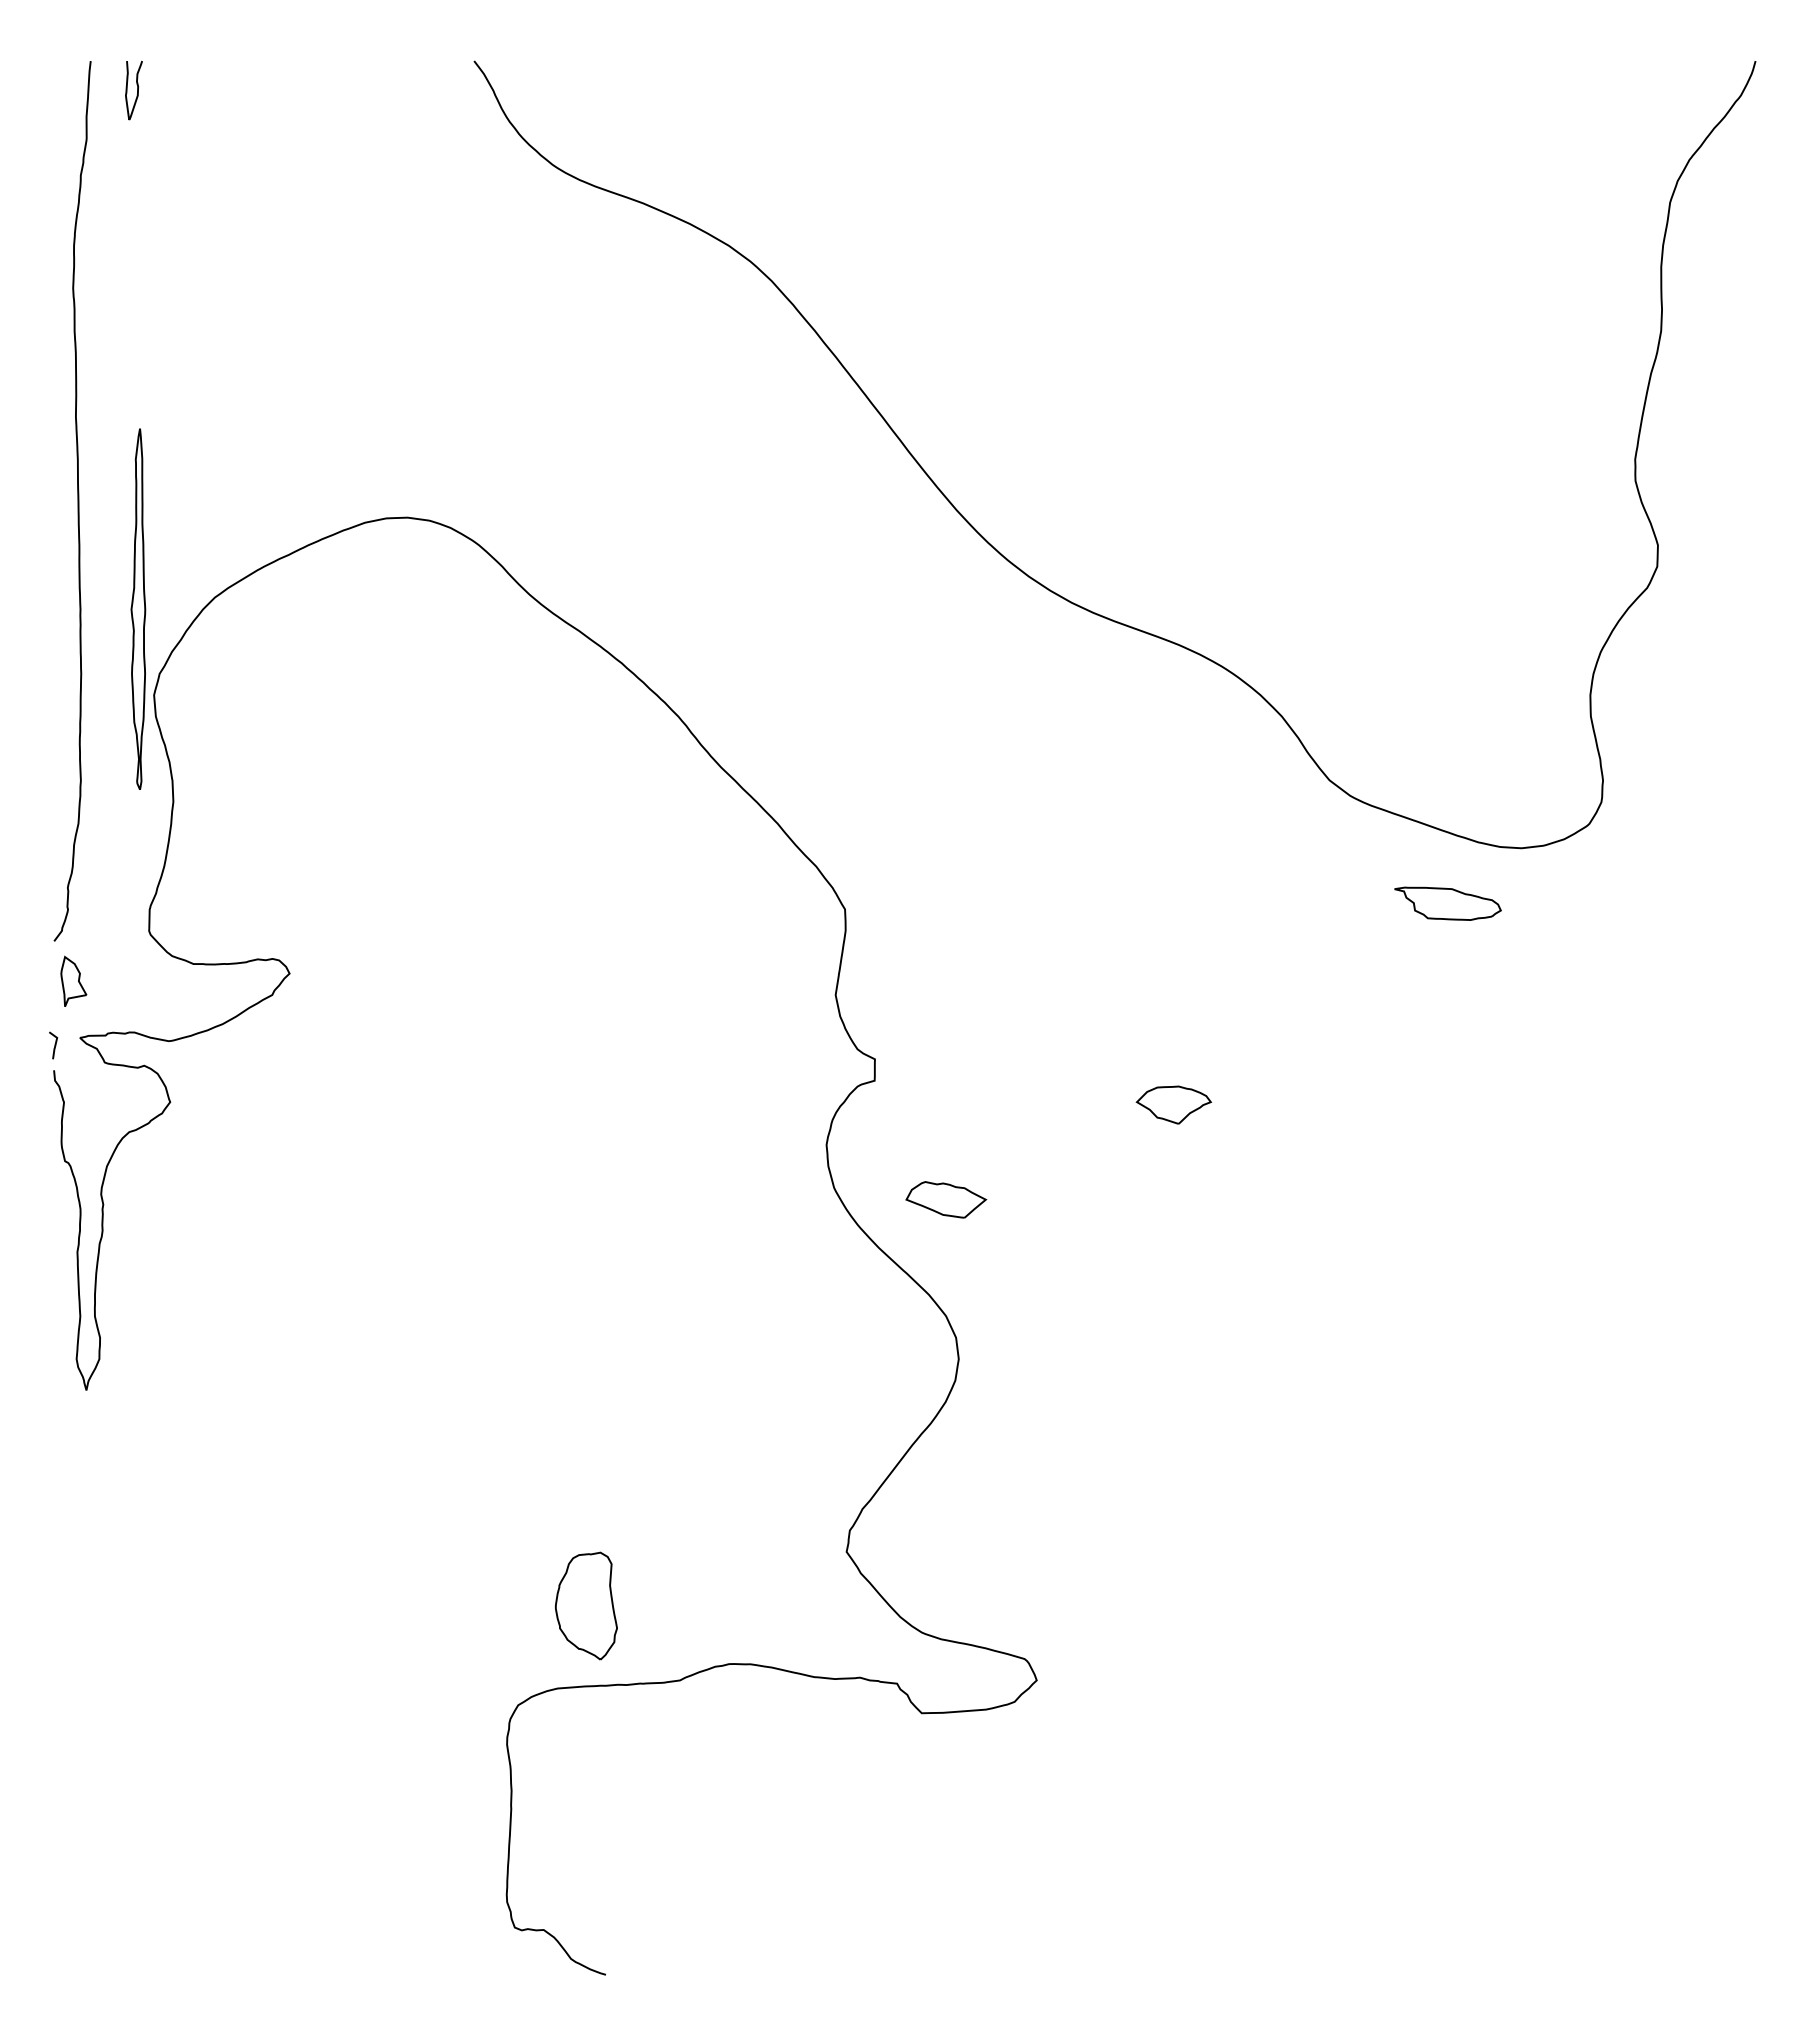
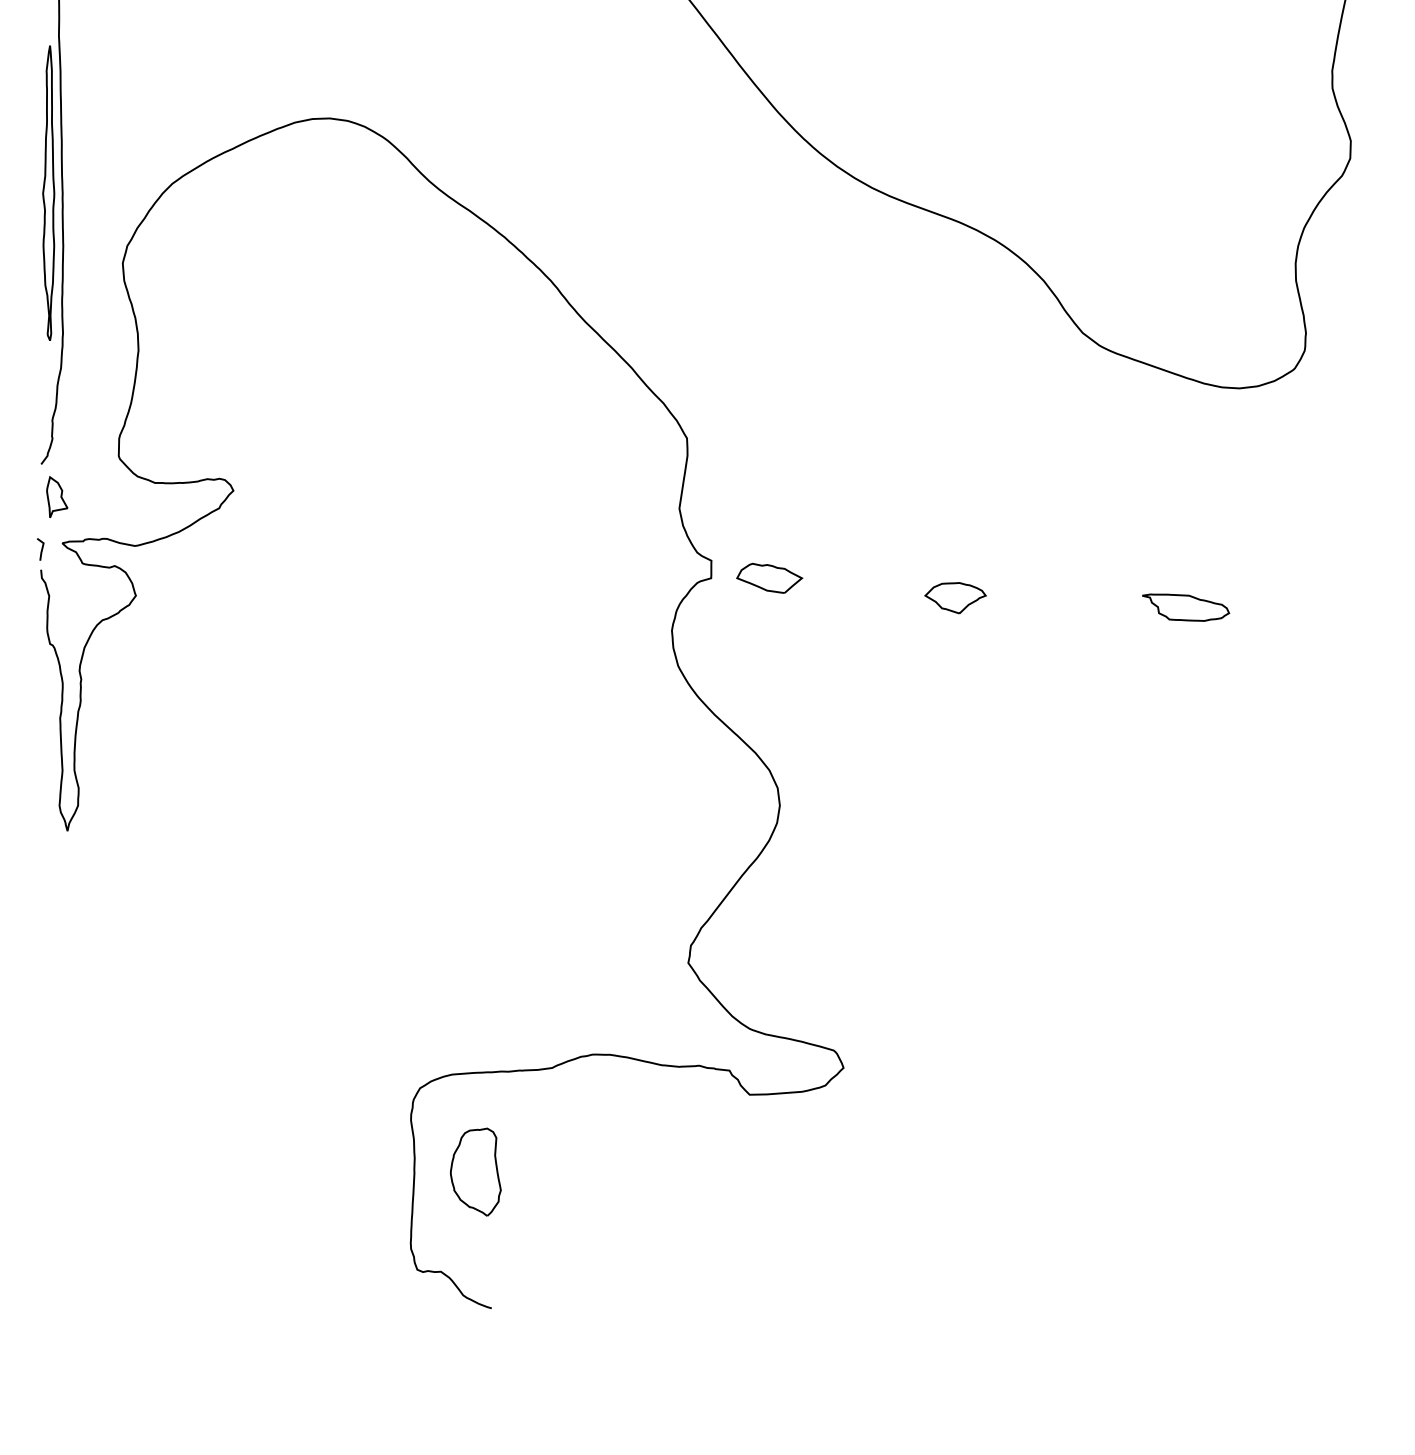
part: (138, 608) -> (48, 192), moved
part: (1447, 903) -> (1185, 607), moved
part: (946, 1199) -> (769, 578), moved
part: (586, 1605) -> (475, 1171), moved

